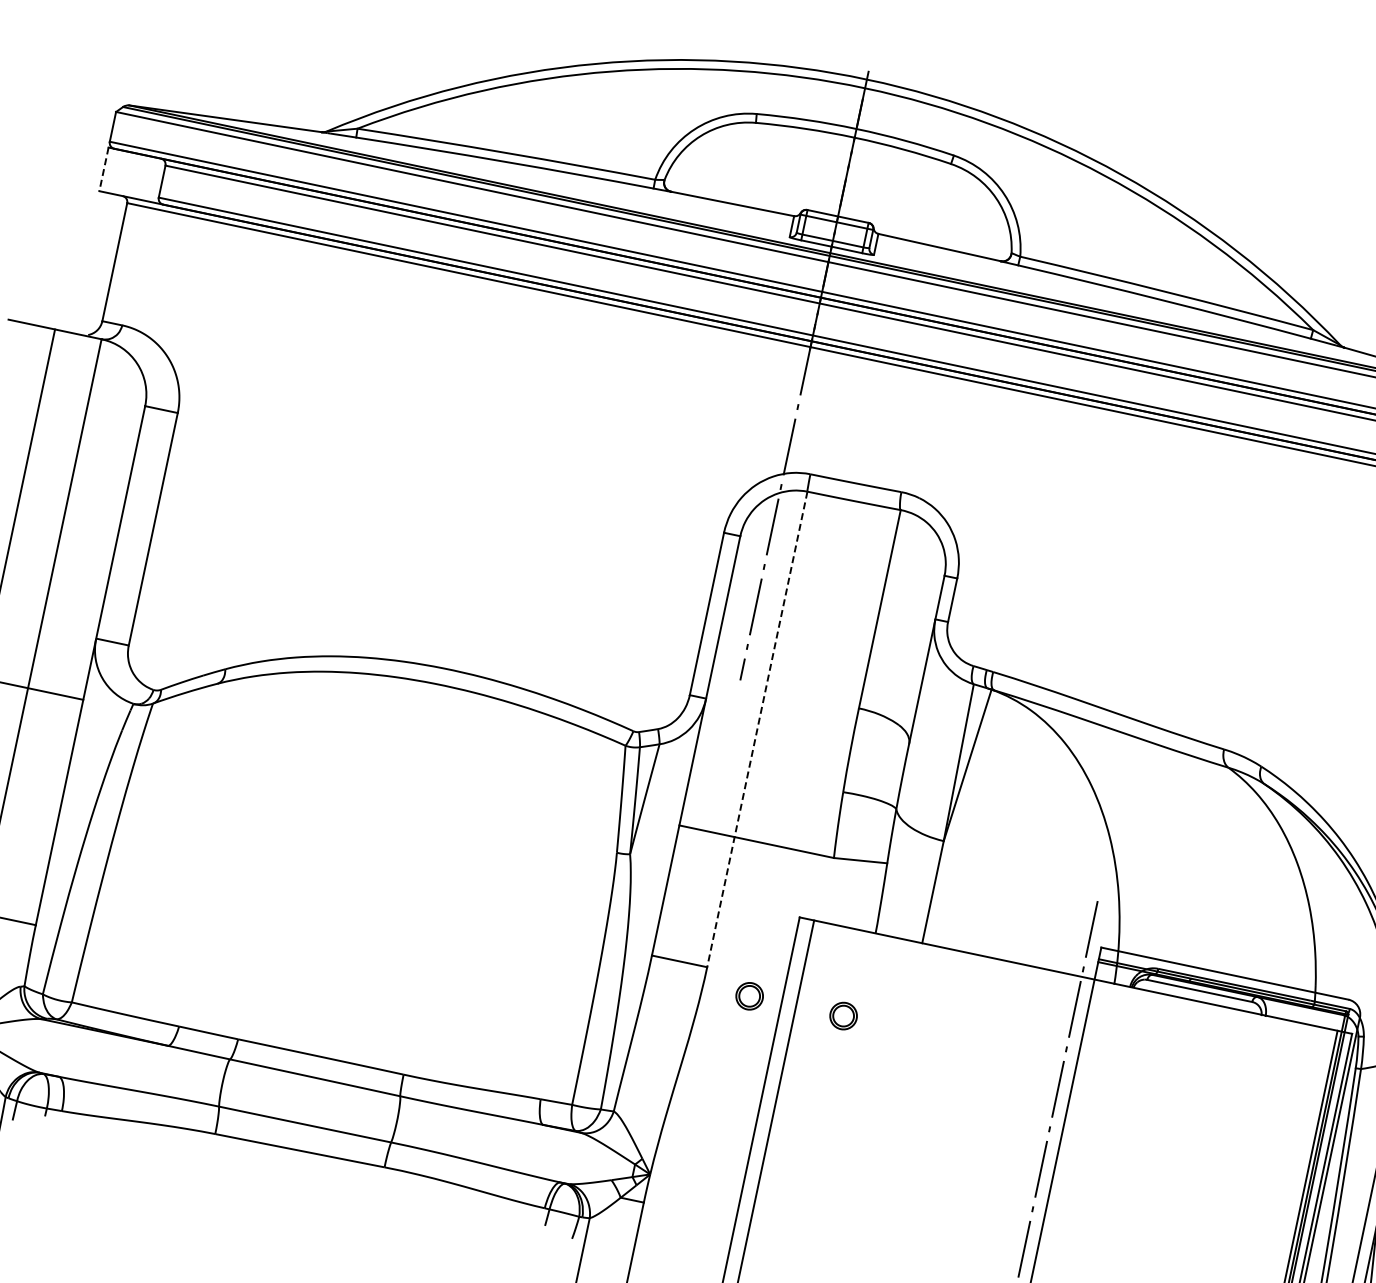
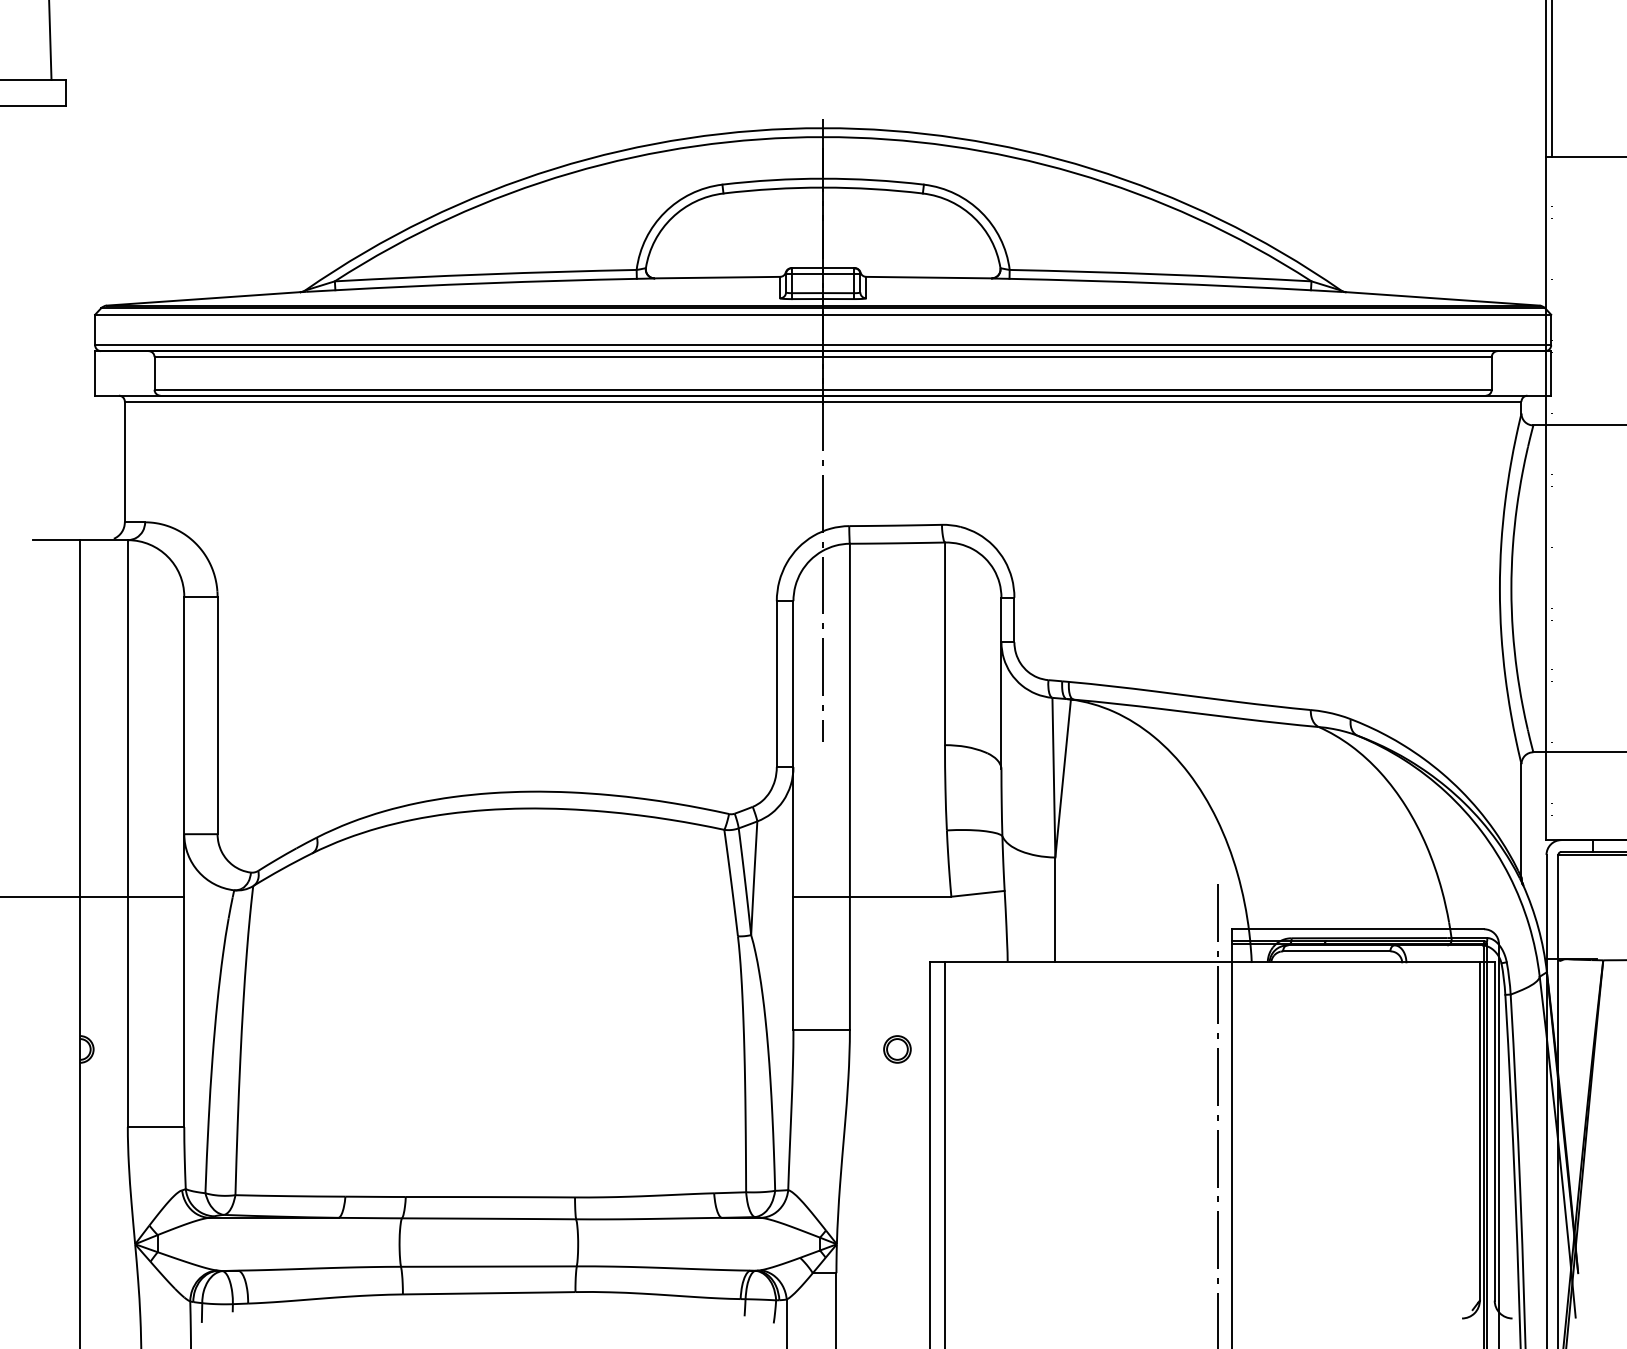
line: (104, 169) -> (95, 373), dashed -> solid
line: (756, 729) -> (849, 786), dashed -> solid
part: (843, 1016) -> (993, 1049), removed

